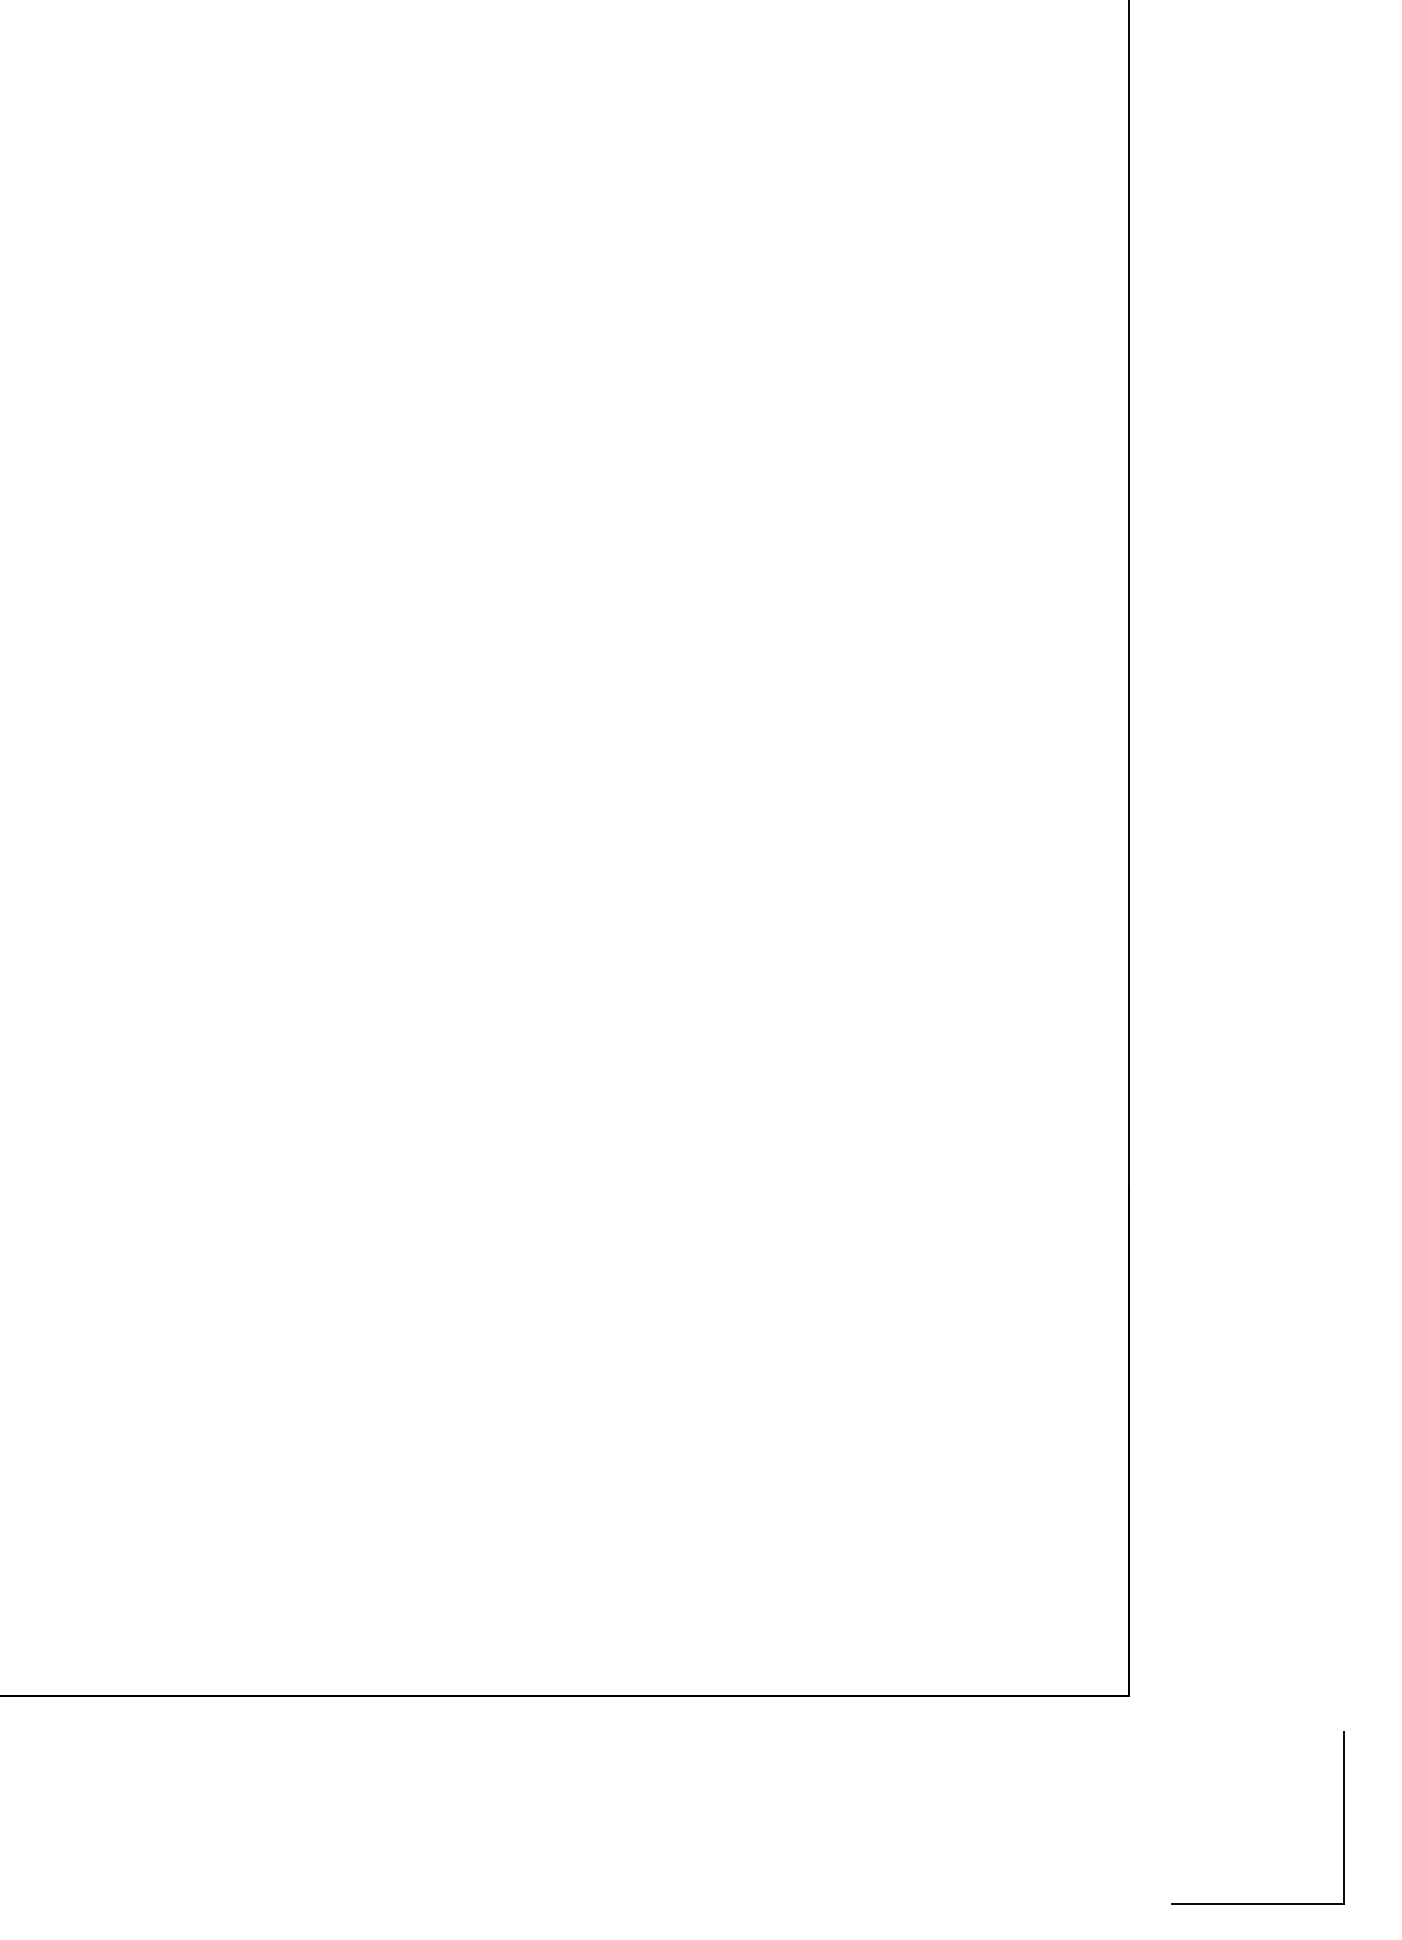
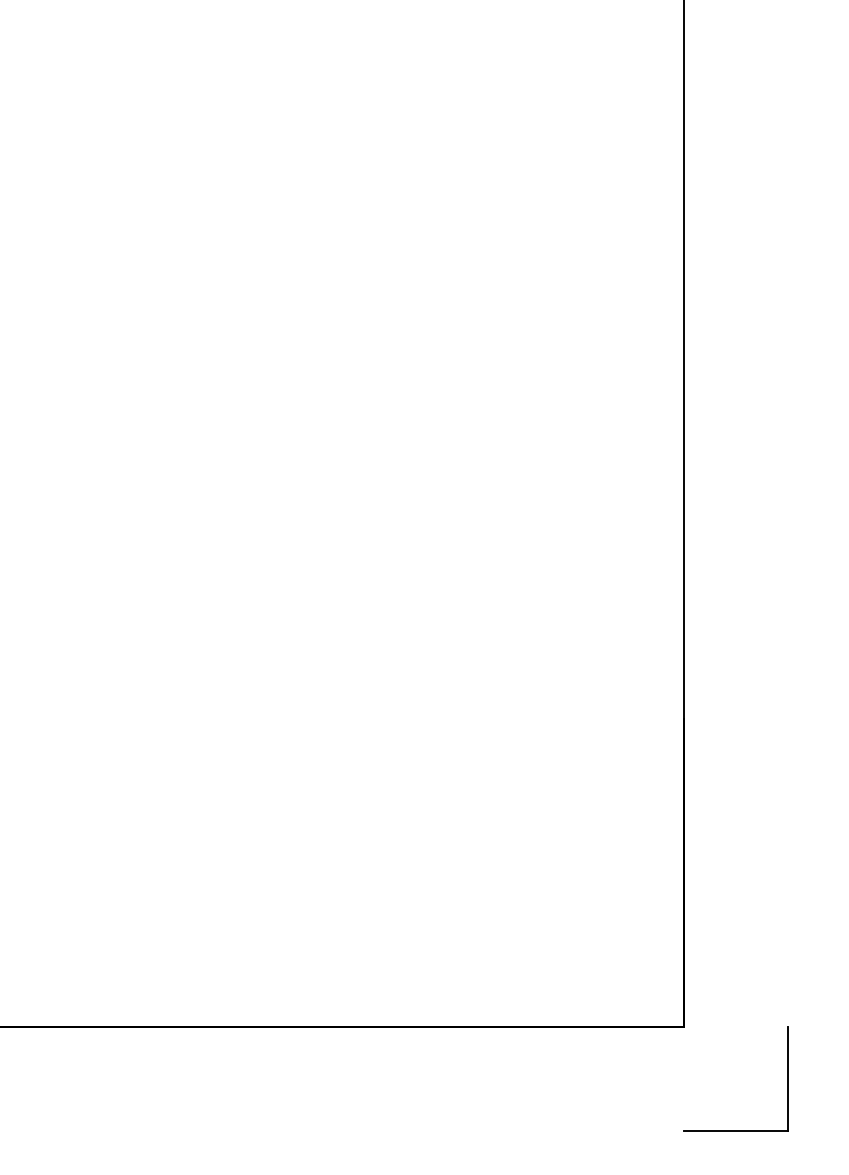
part: (1343, 1816) -> (787, 1078), moved

